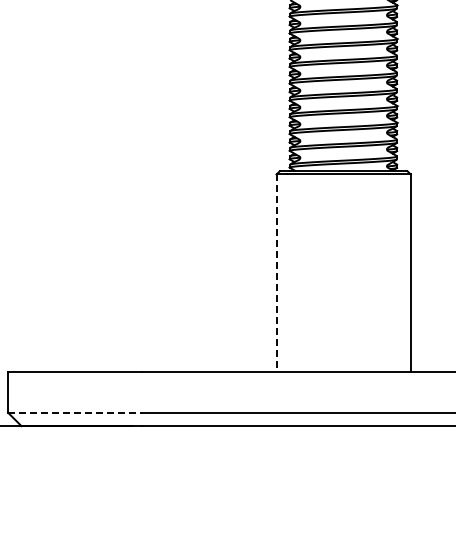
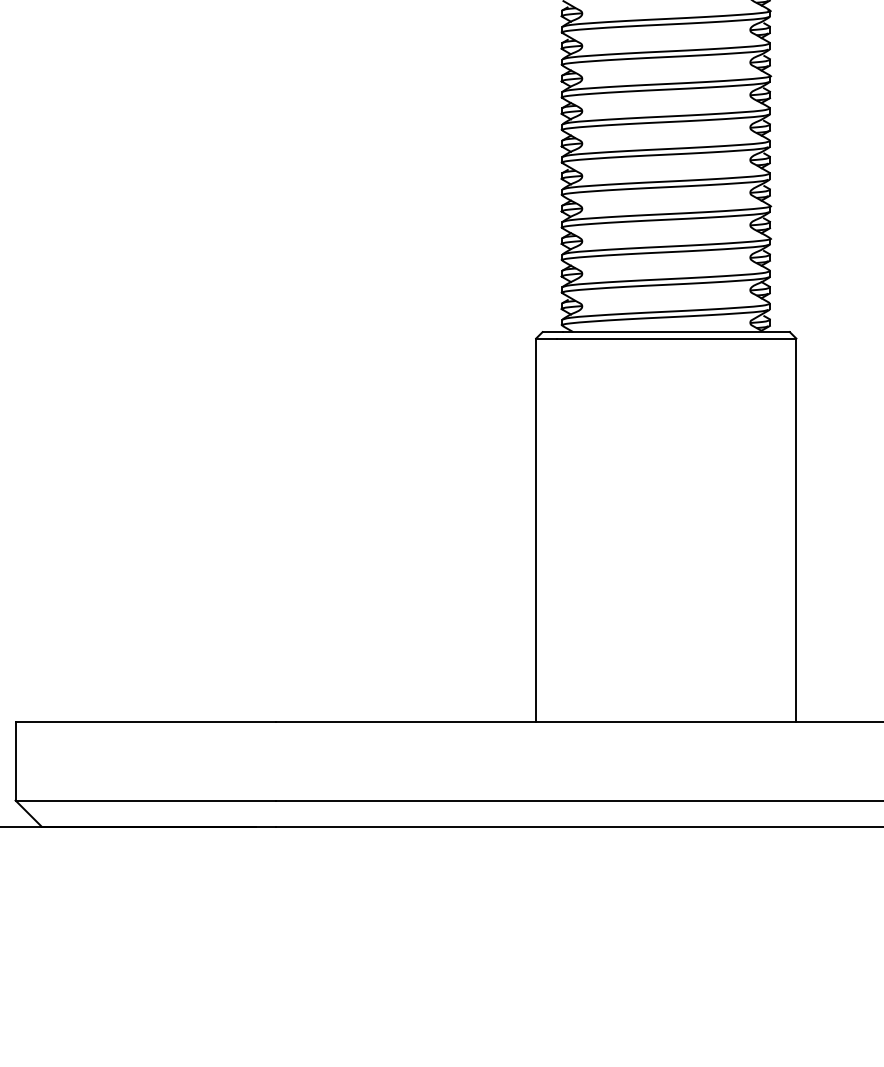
line: (276, 273) -> (536, 530), dashed -> solid
line: (75, 412) -> (146, 800), dashed -> solid

